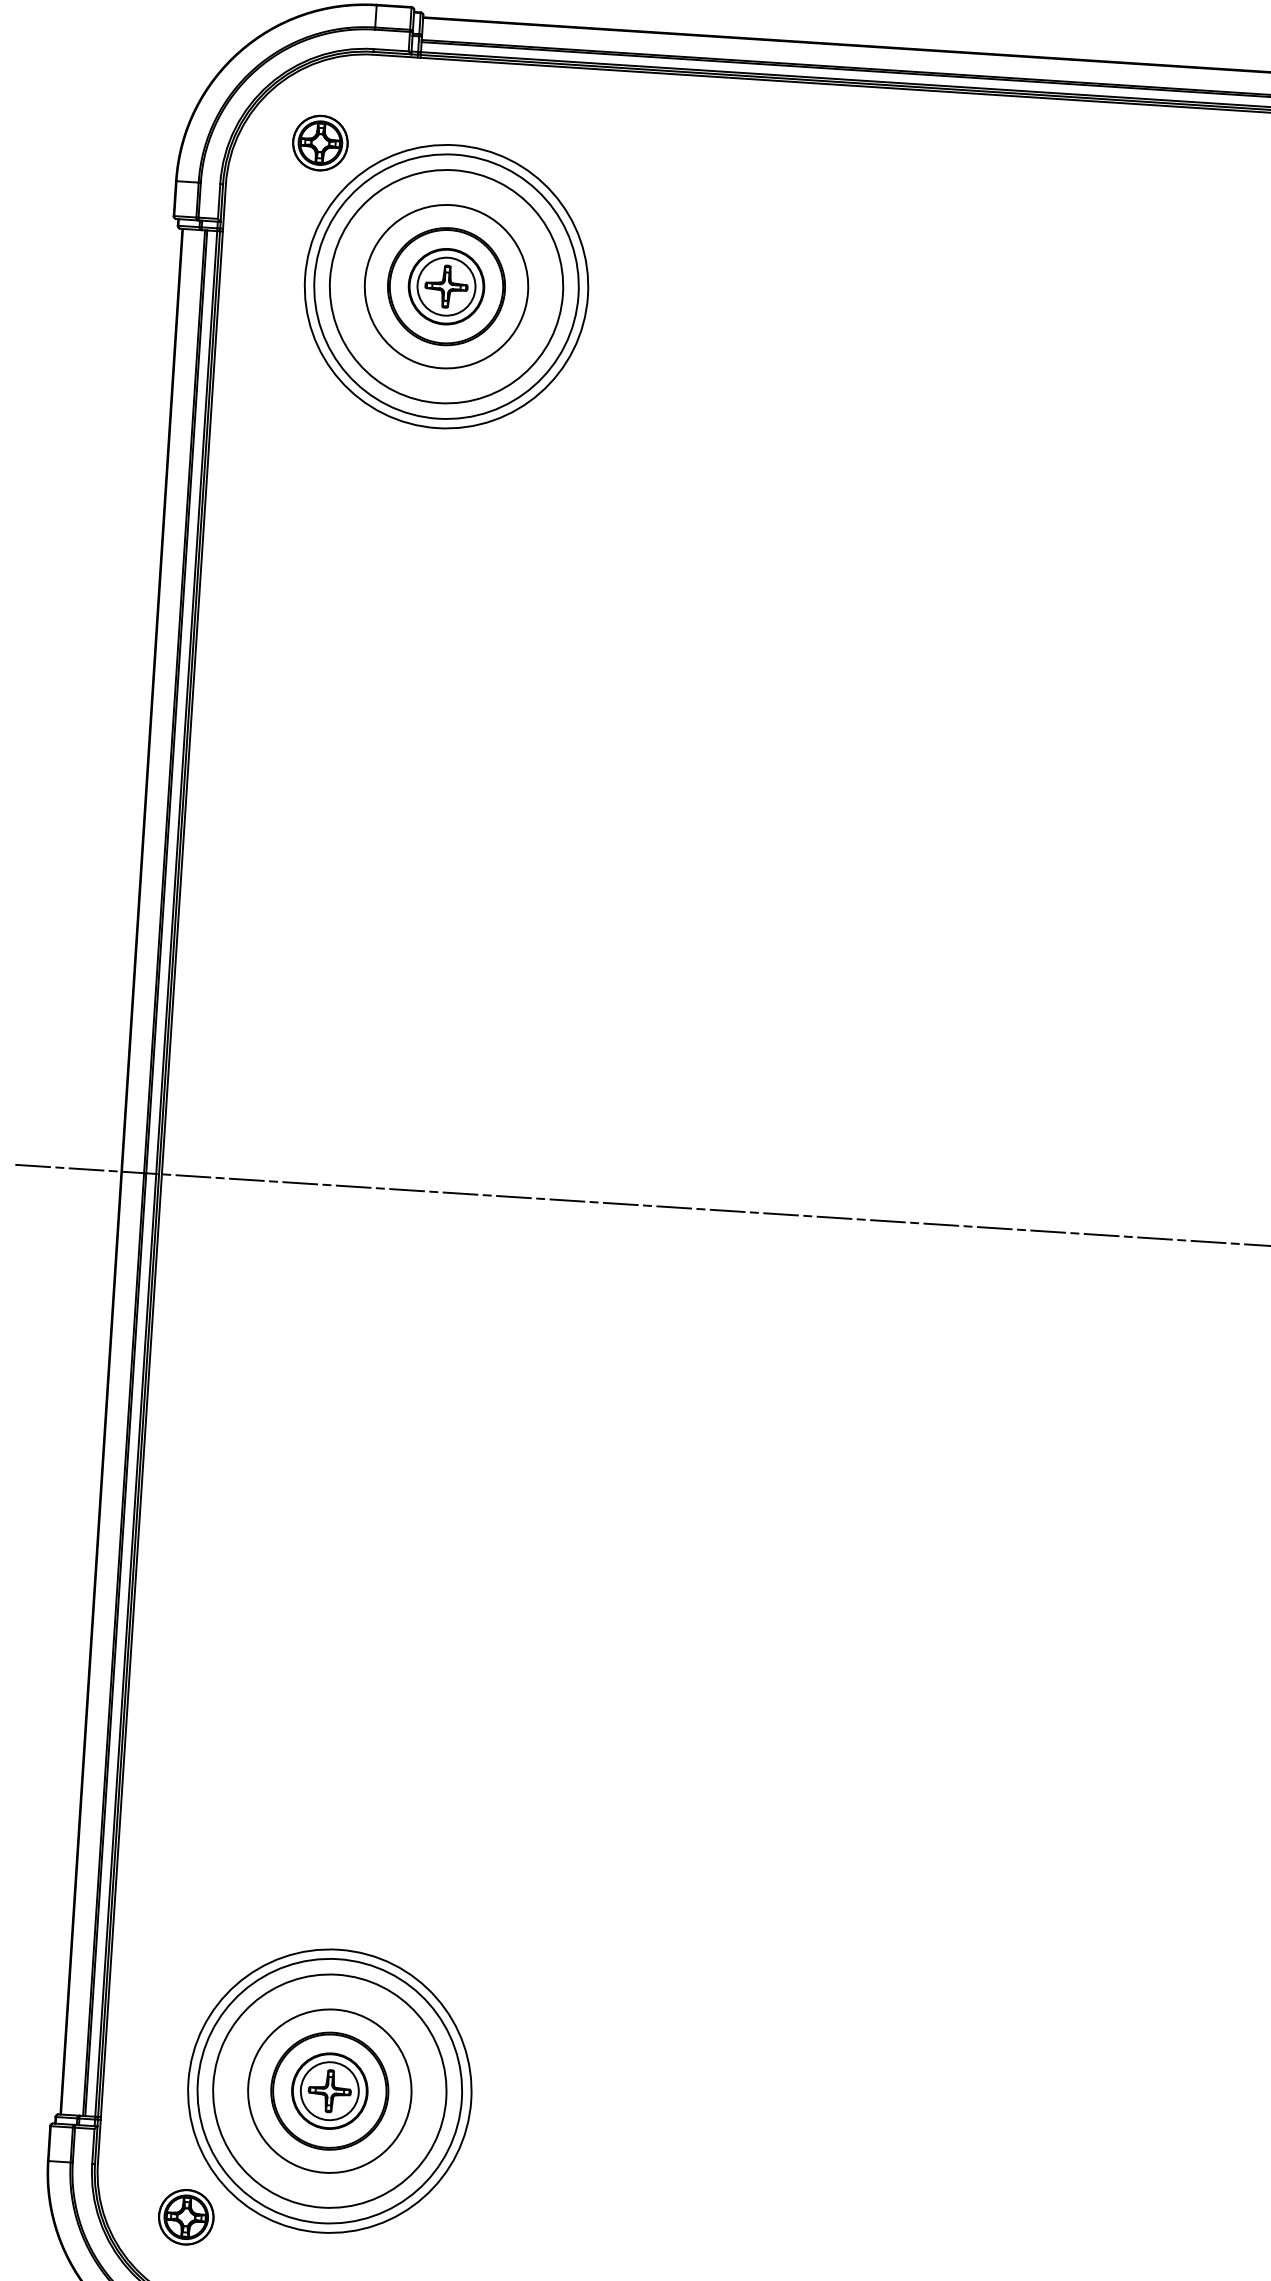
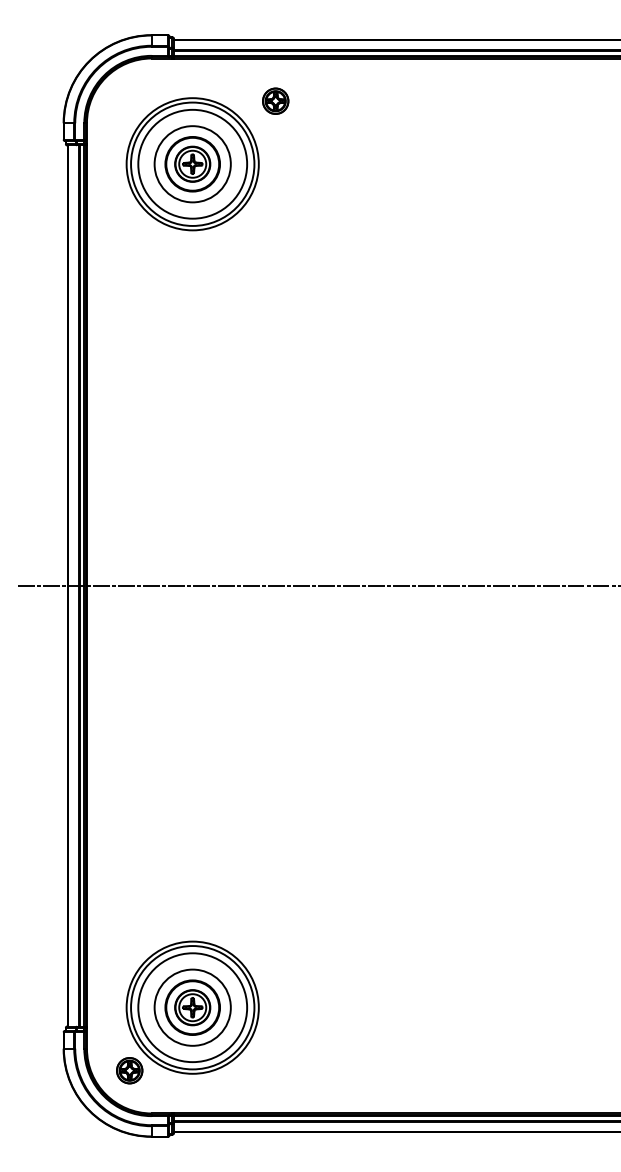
part: (320, 141) -> (275, 100), moved

